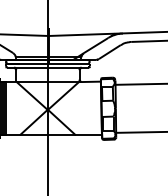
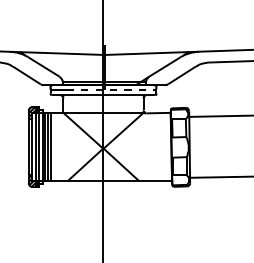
line: (48, 64) -> (104, 90), solid -> dashed

